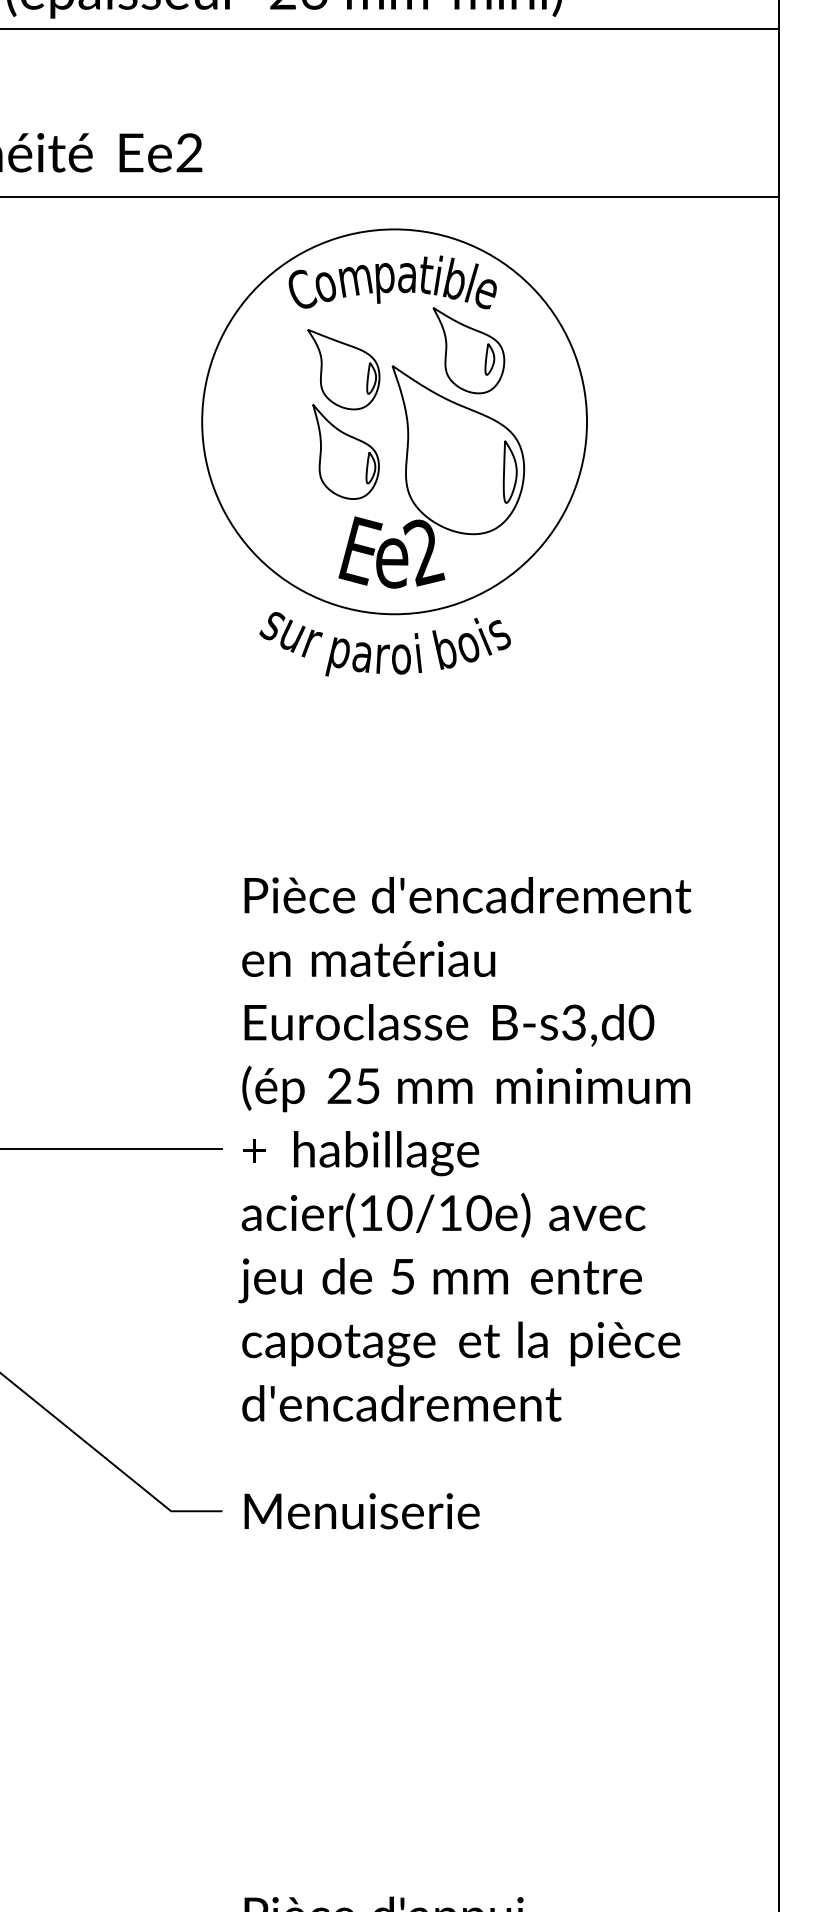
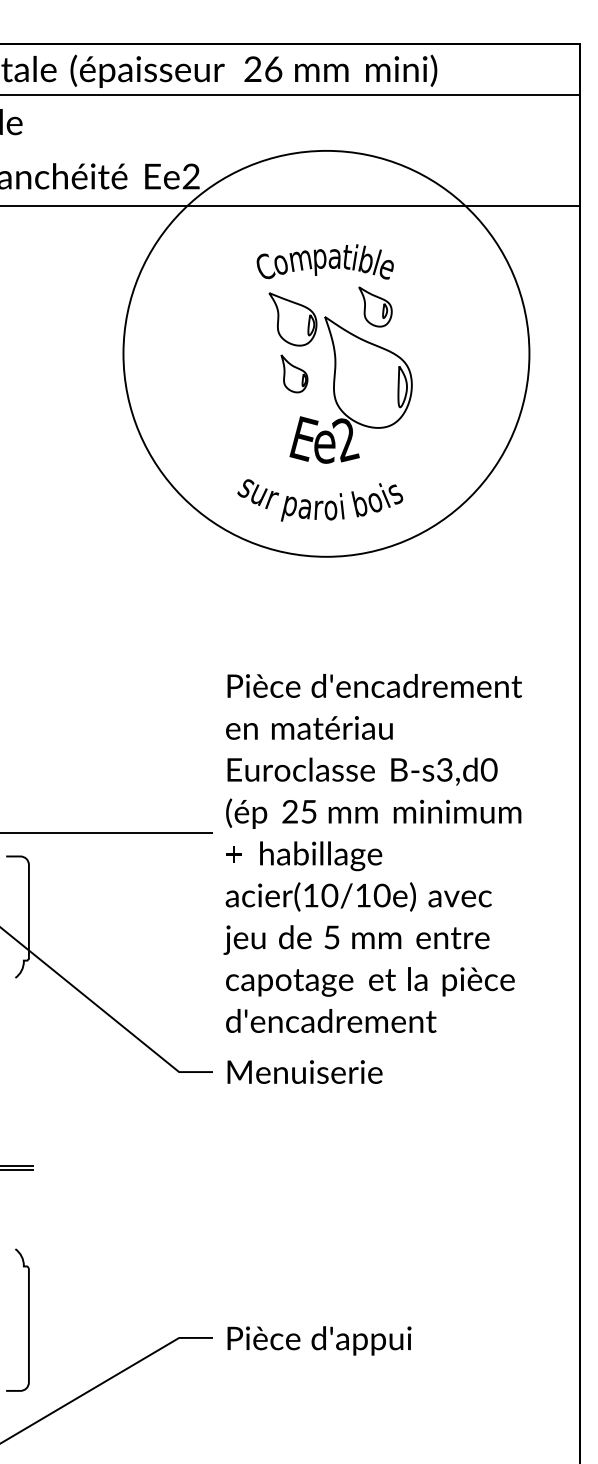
part: (468, 350) -> (375, 306), size x0.7
circle: (394, 421) -> (326, 353), size x1.6
part: (346, 451) -> (294, 373), size x0.6
text: (464, 1149) -> (372, 853), moved

